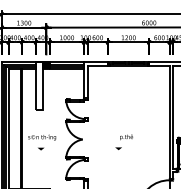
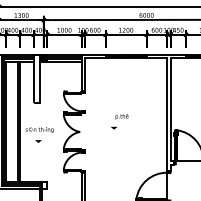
text: (124, 142) -> (119, 121), moved

